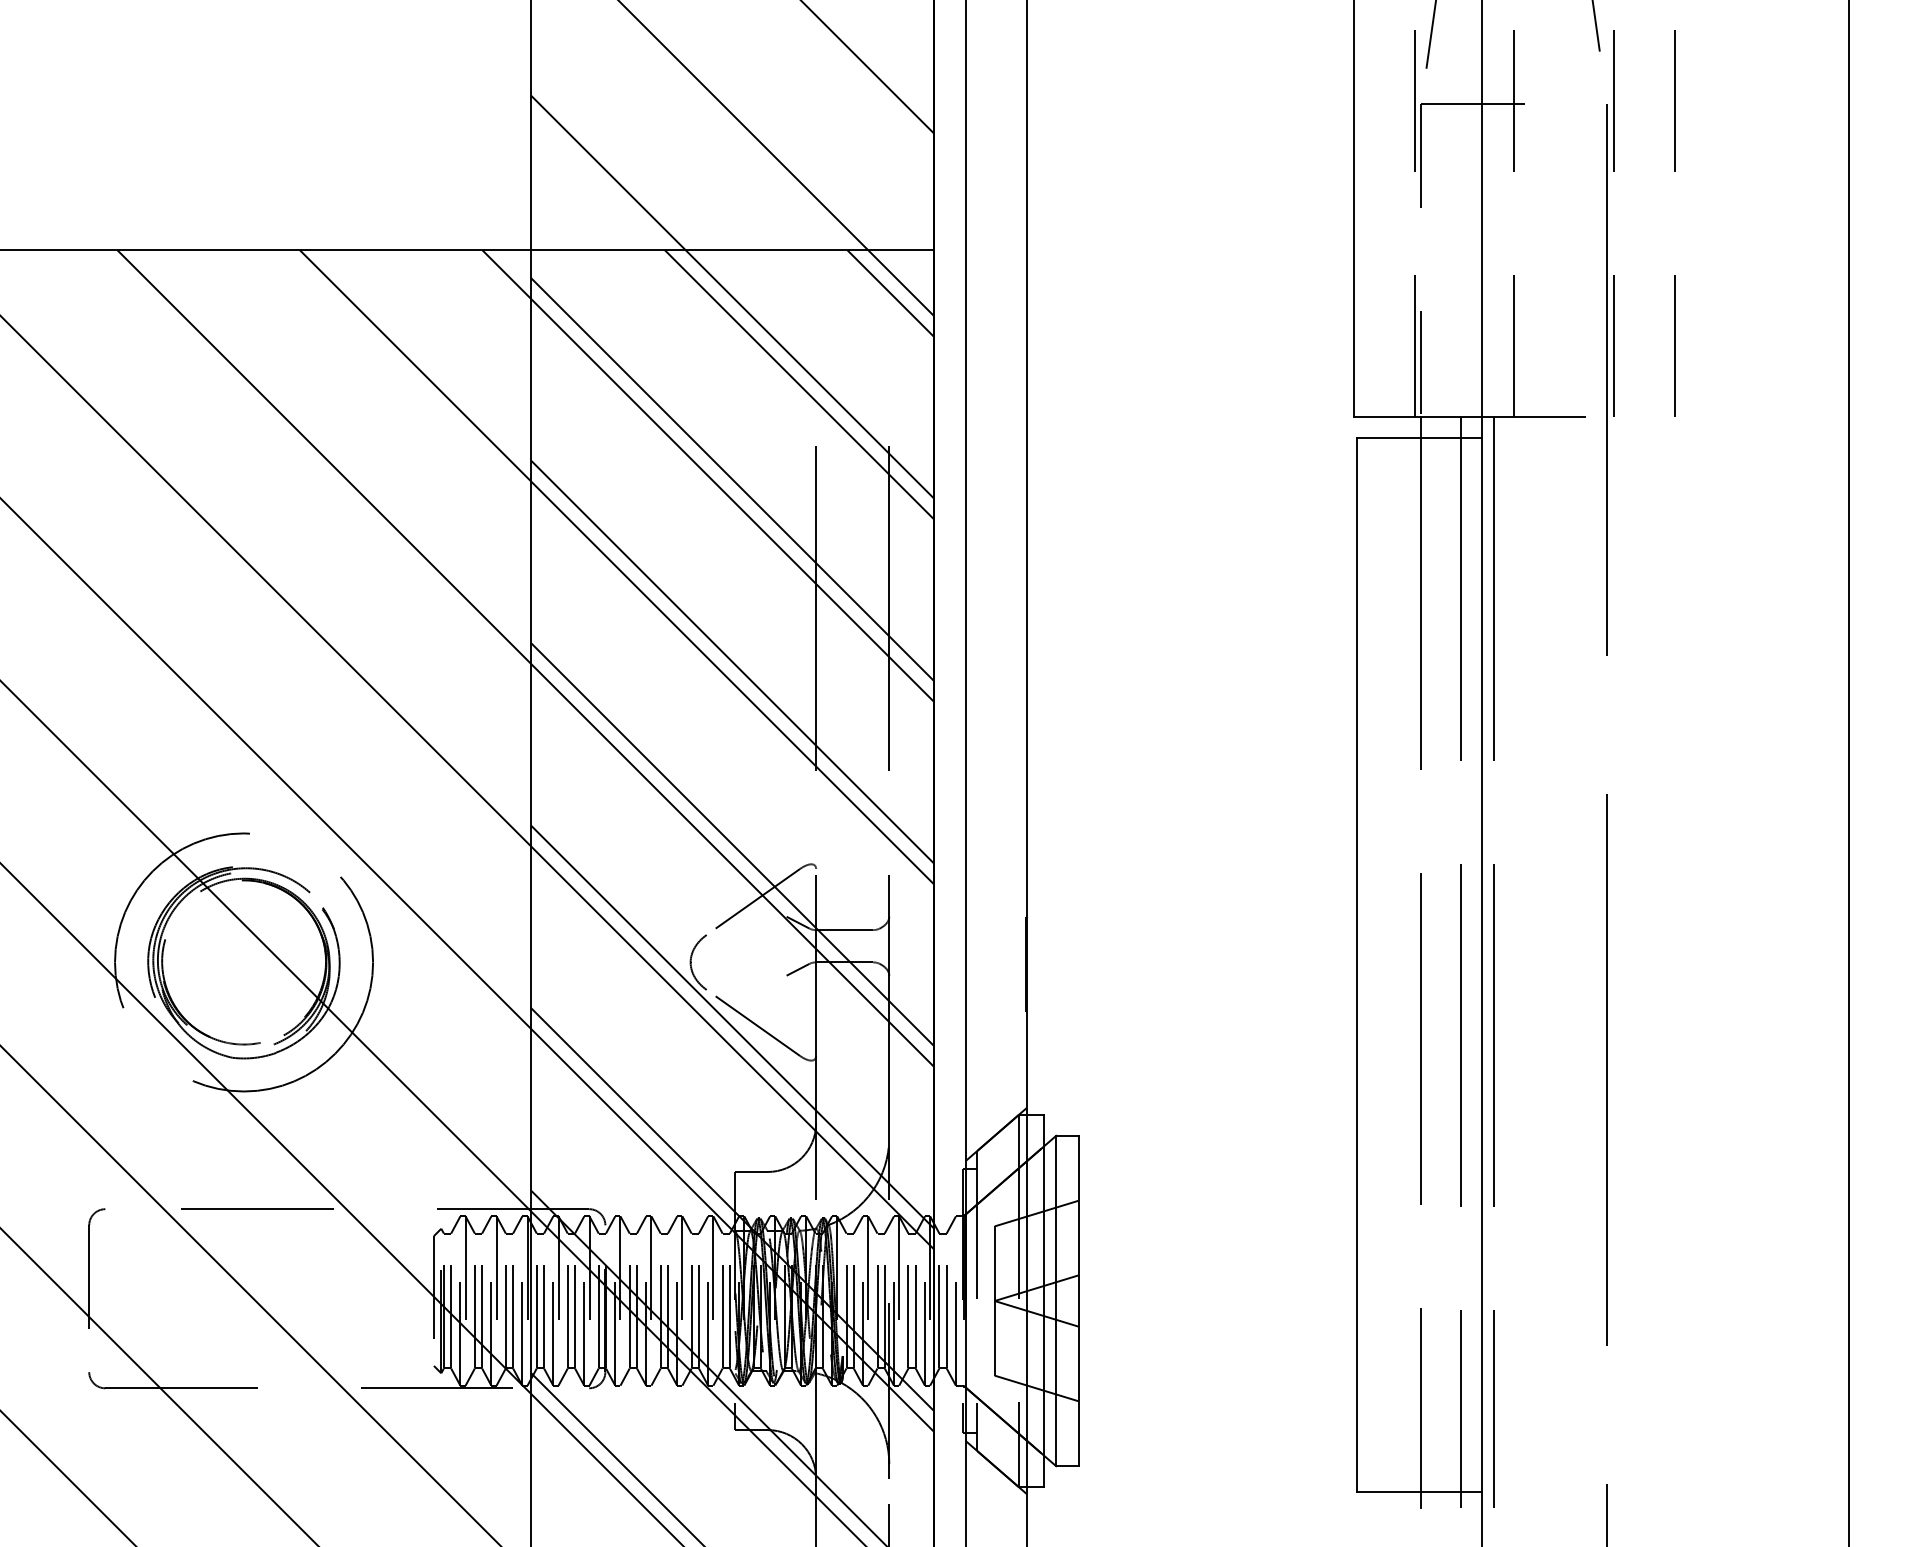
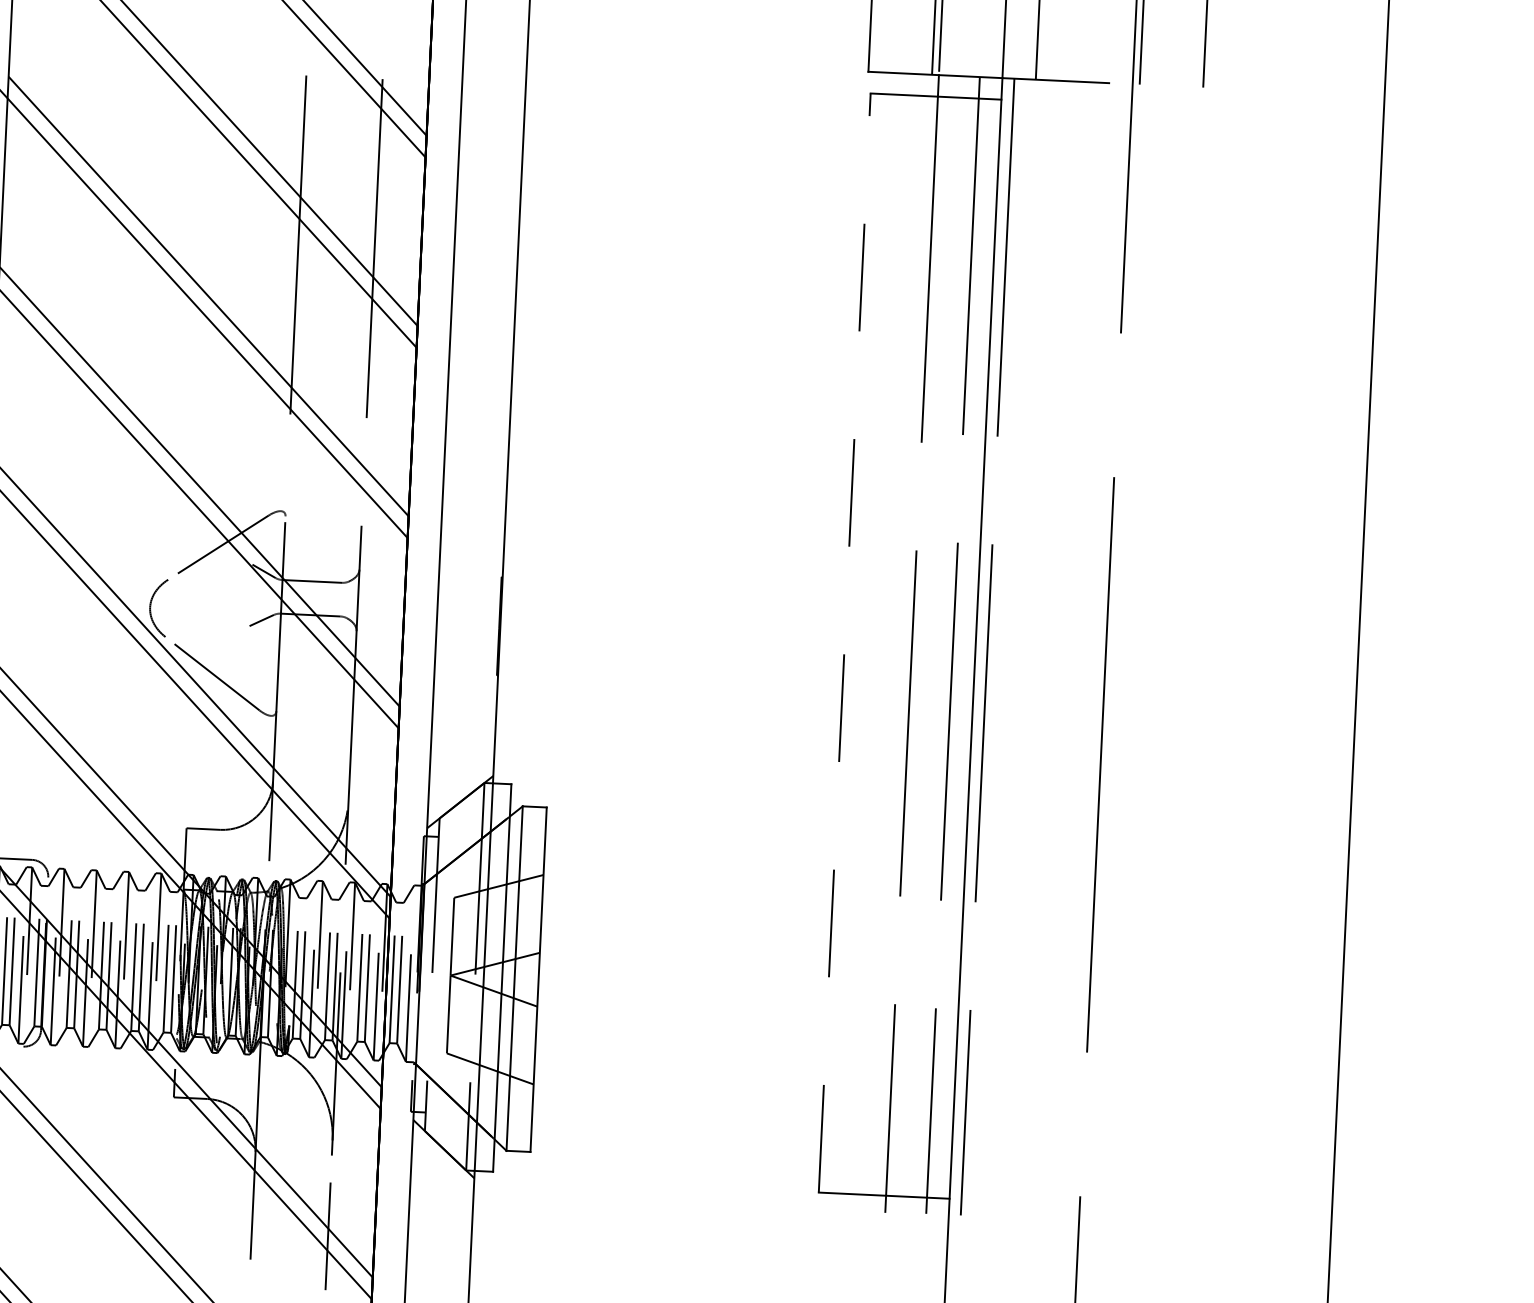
line: (1356, 964) -> (844, 642), solid -> dashed

